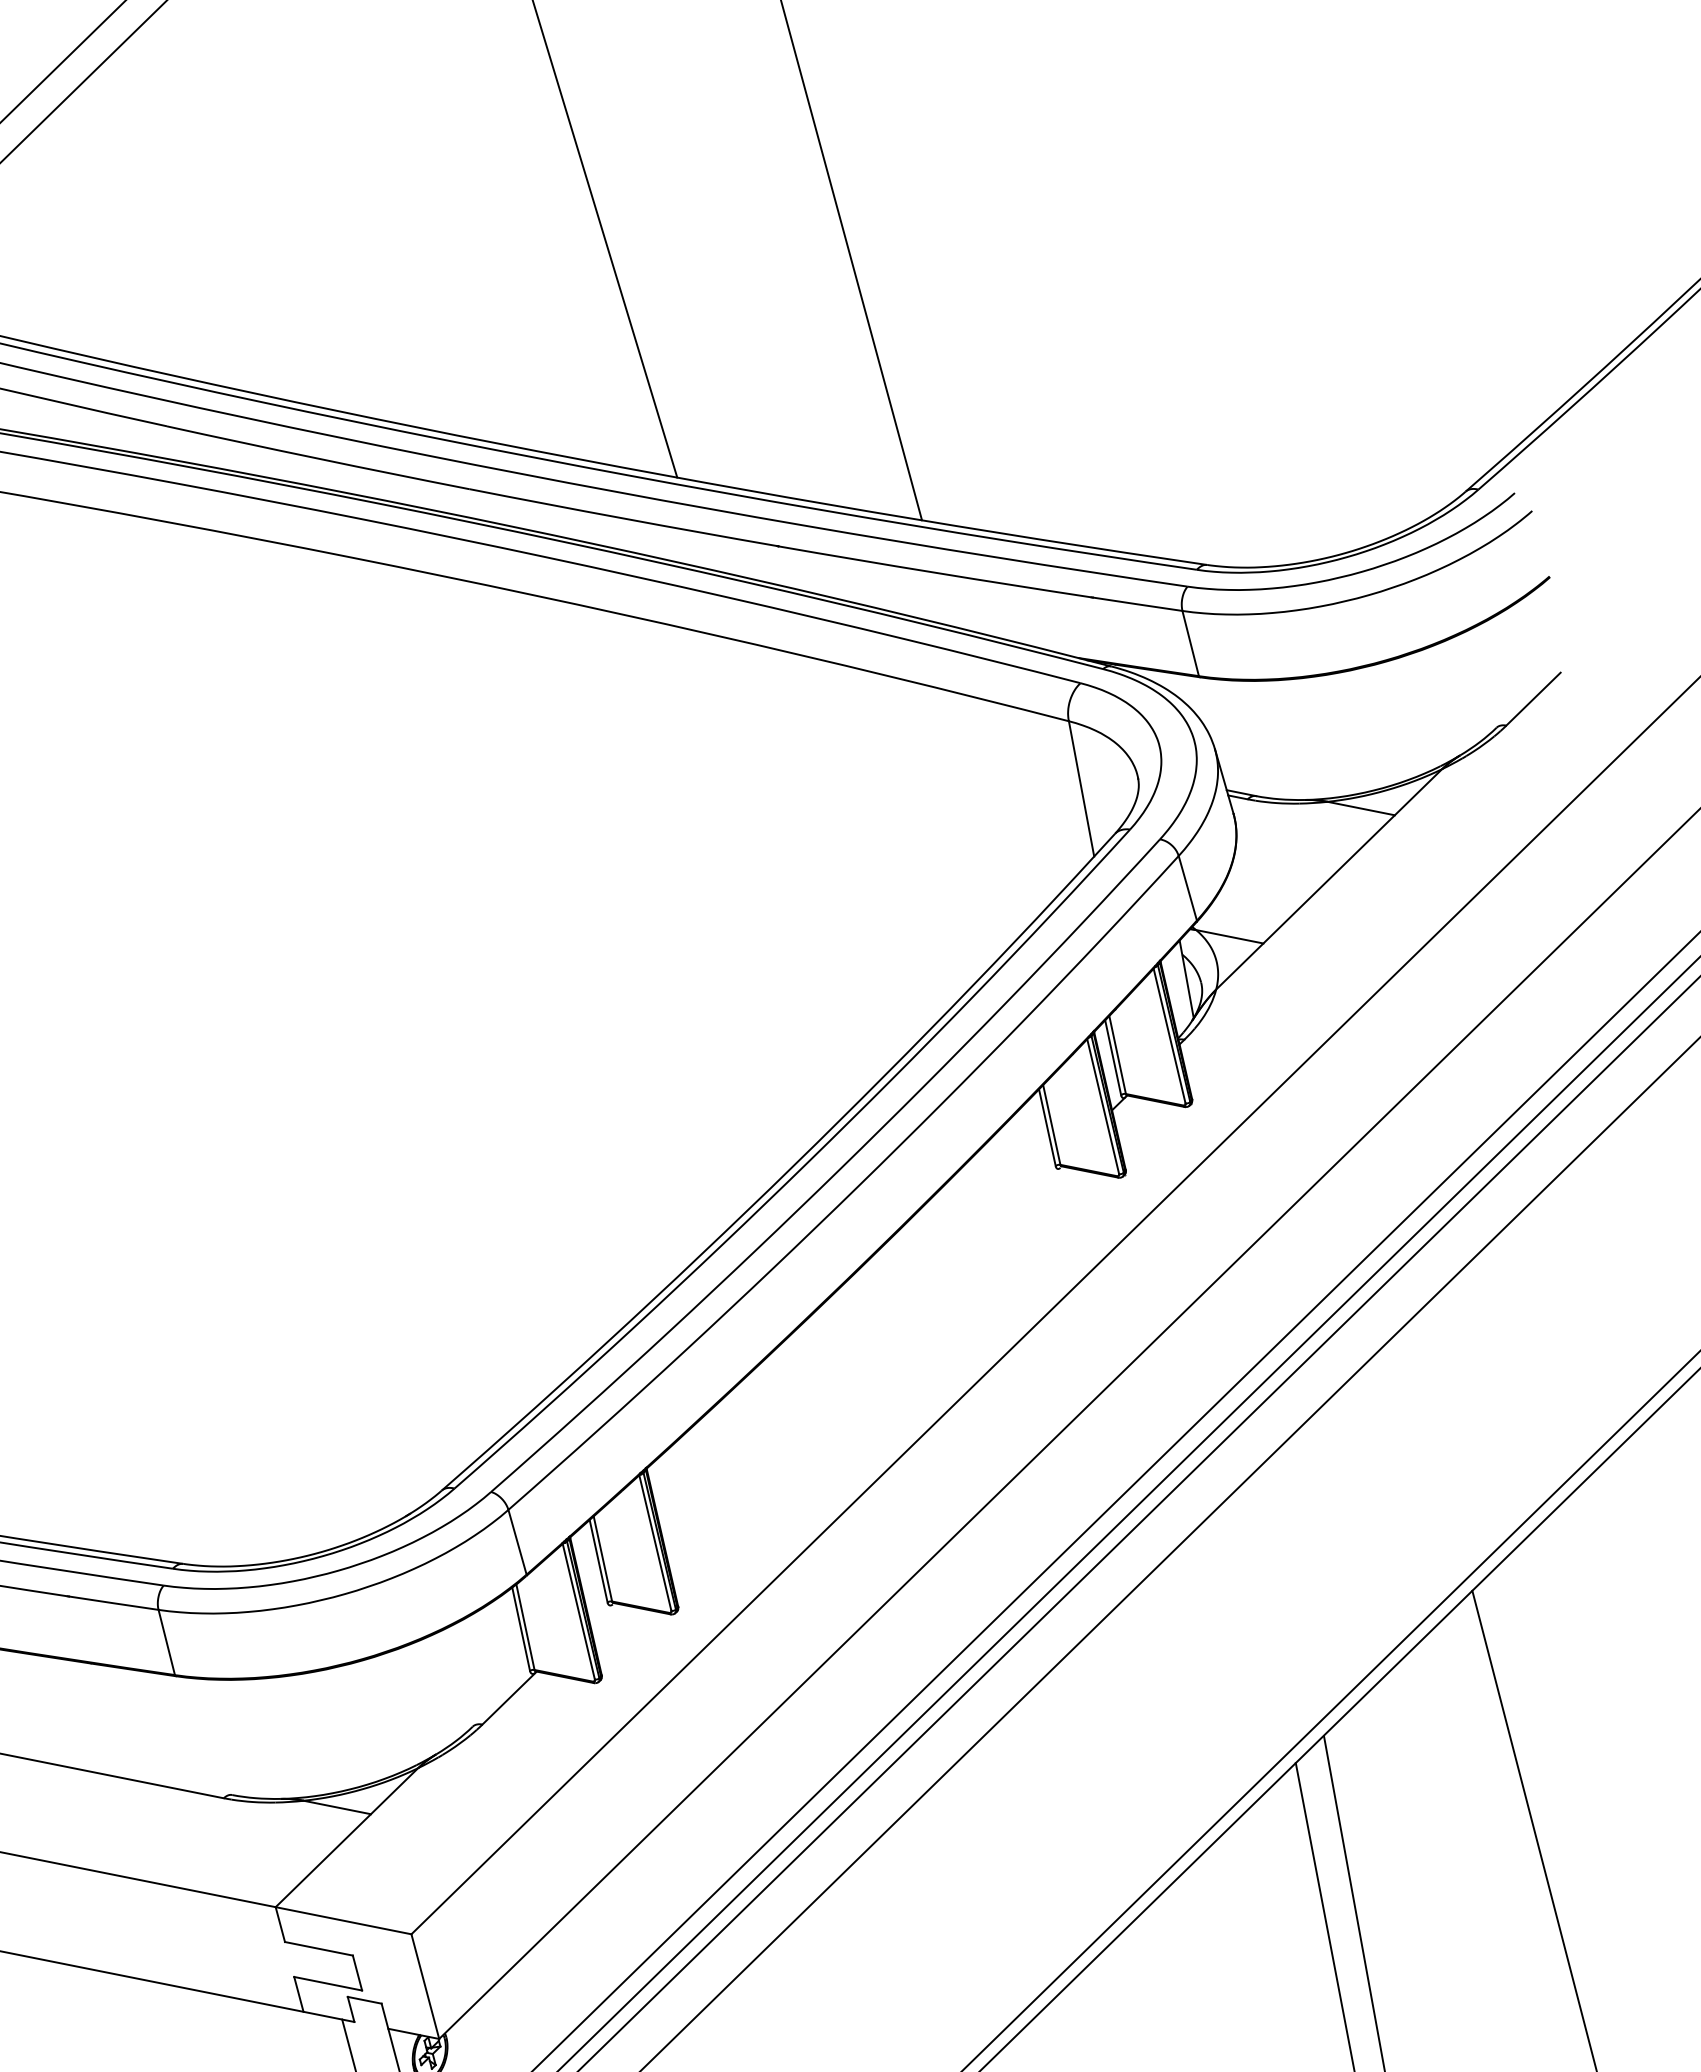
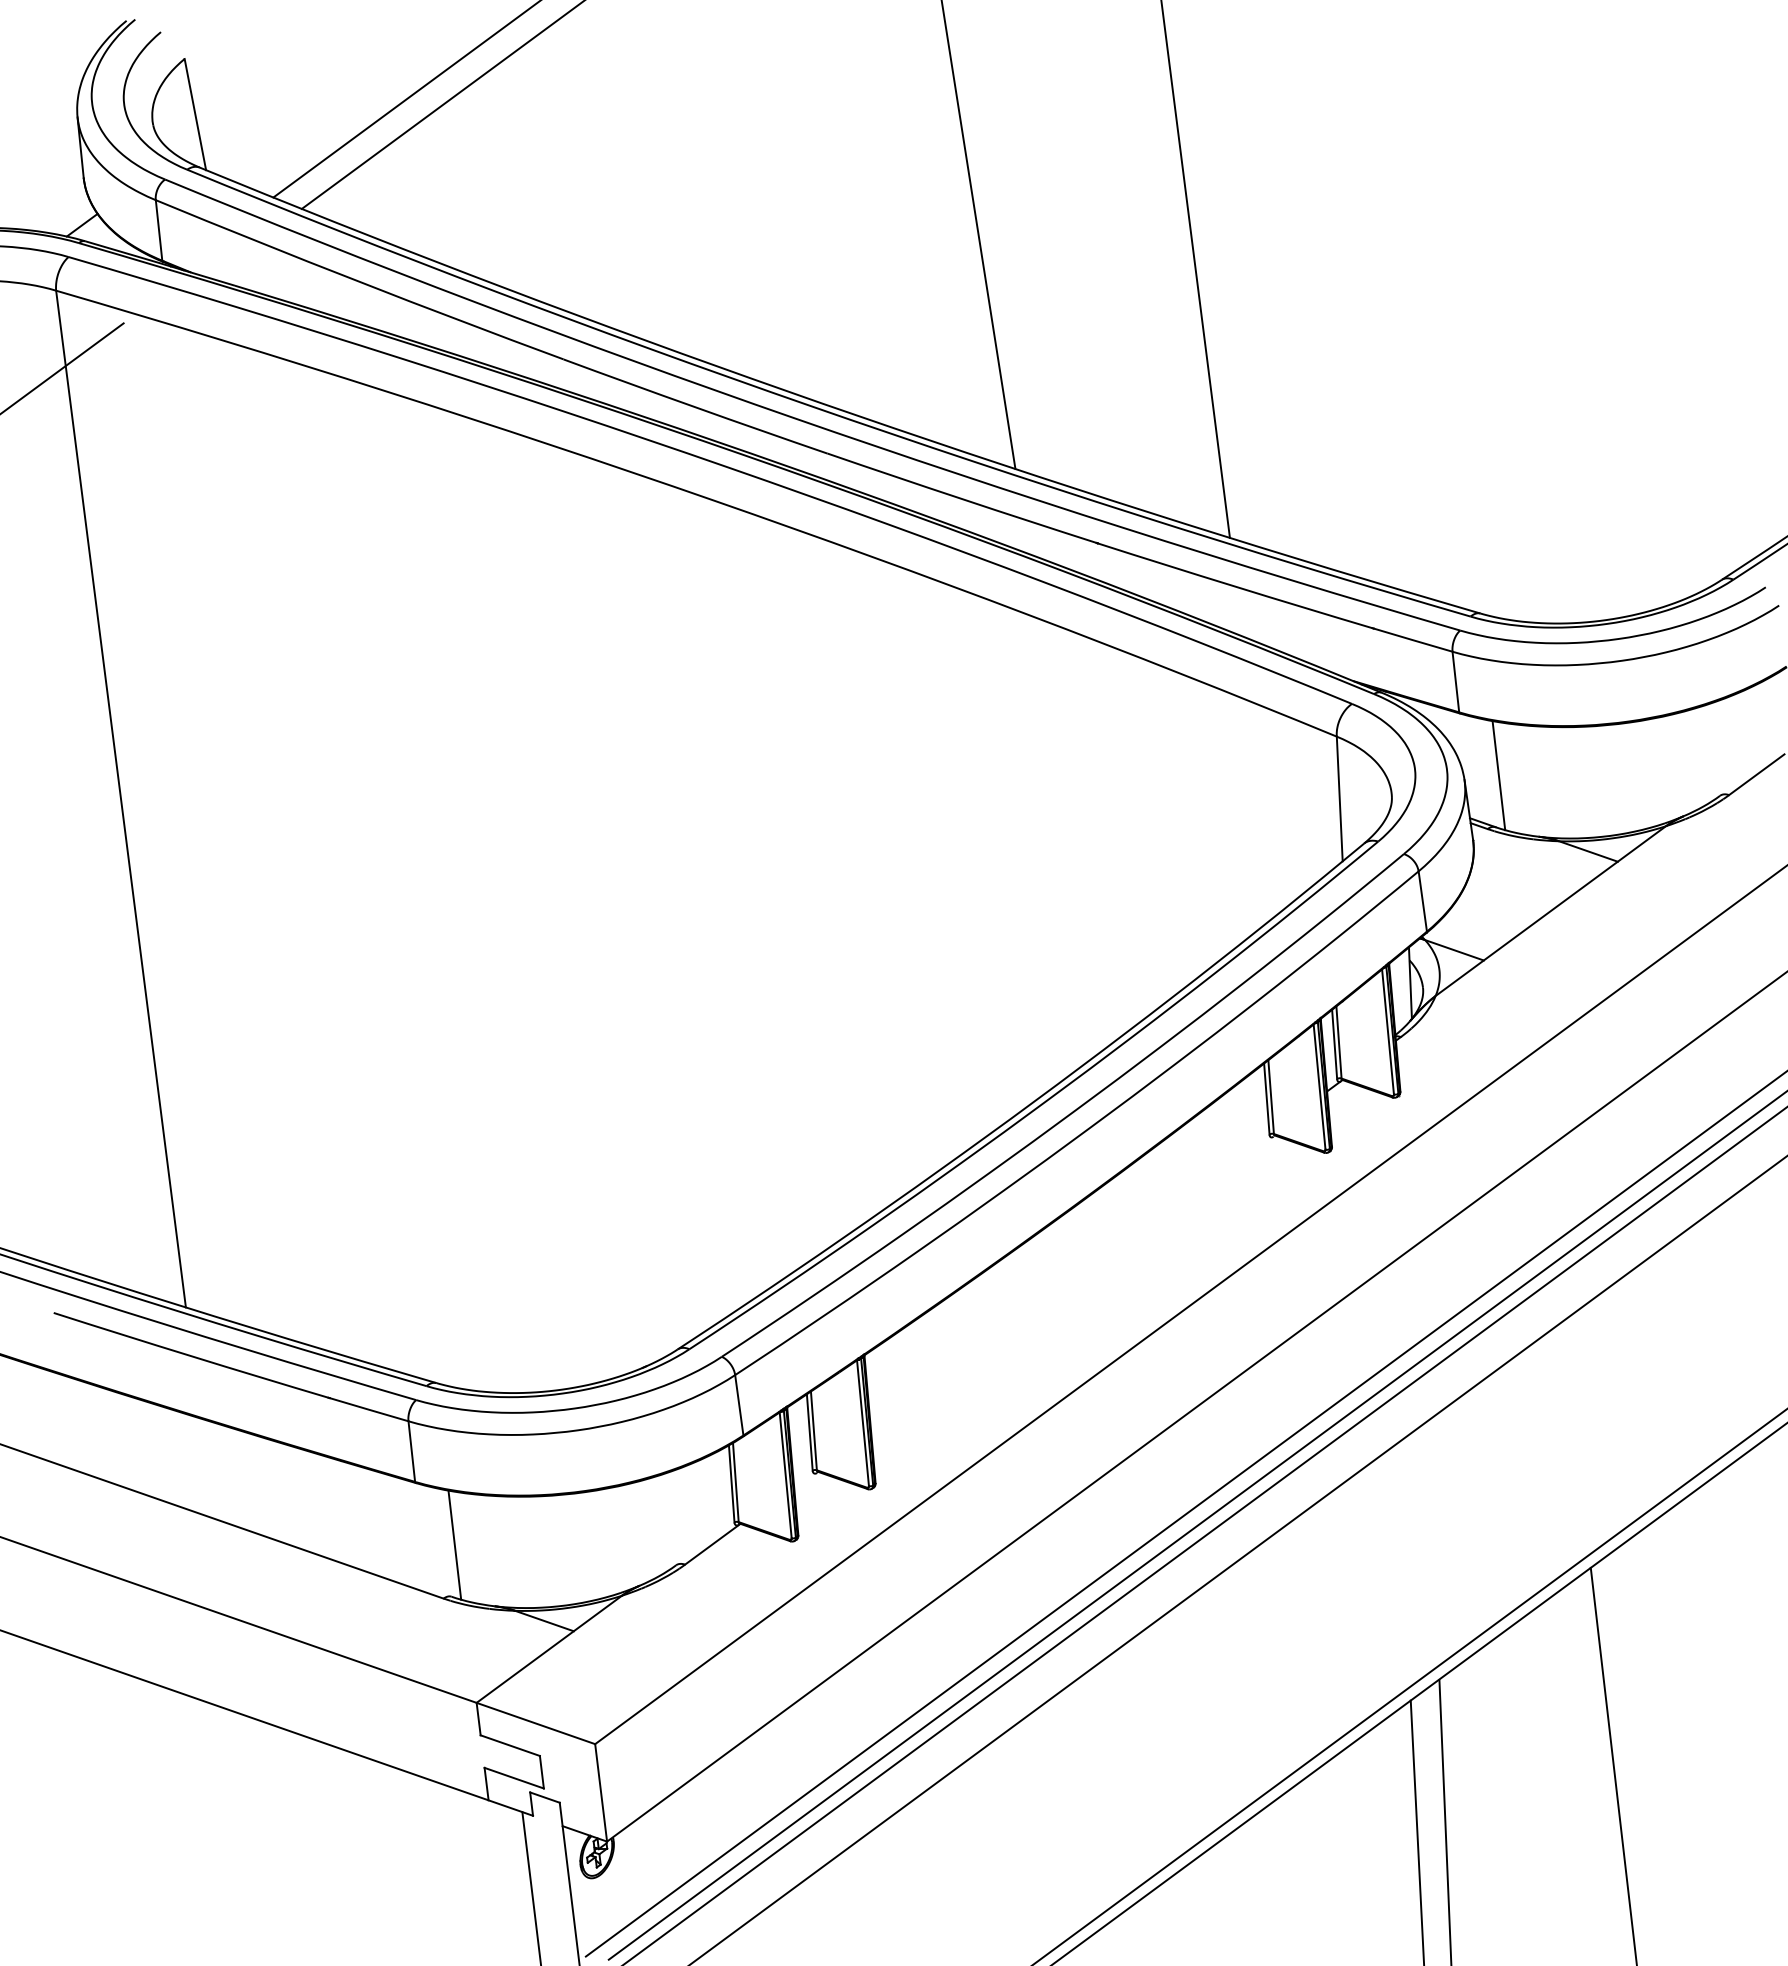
line: (1251, 739) -> (1498, 775), added
line: (227, 1737) -> (454, 1544), added

